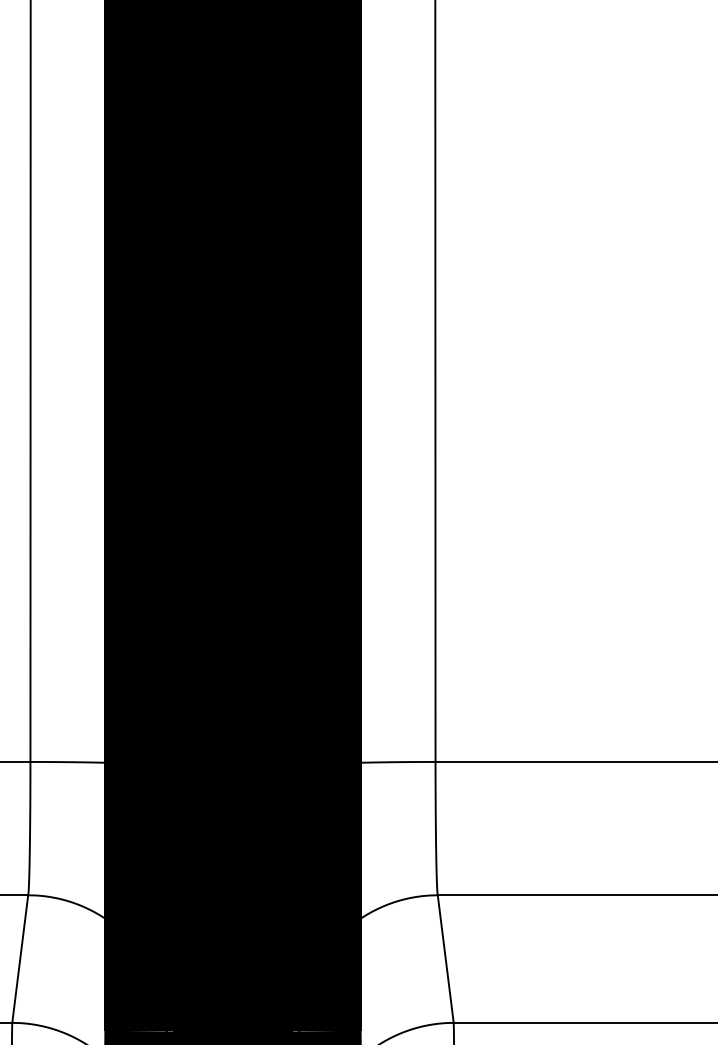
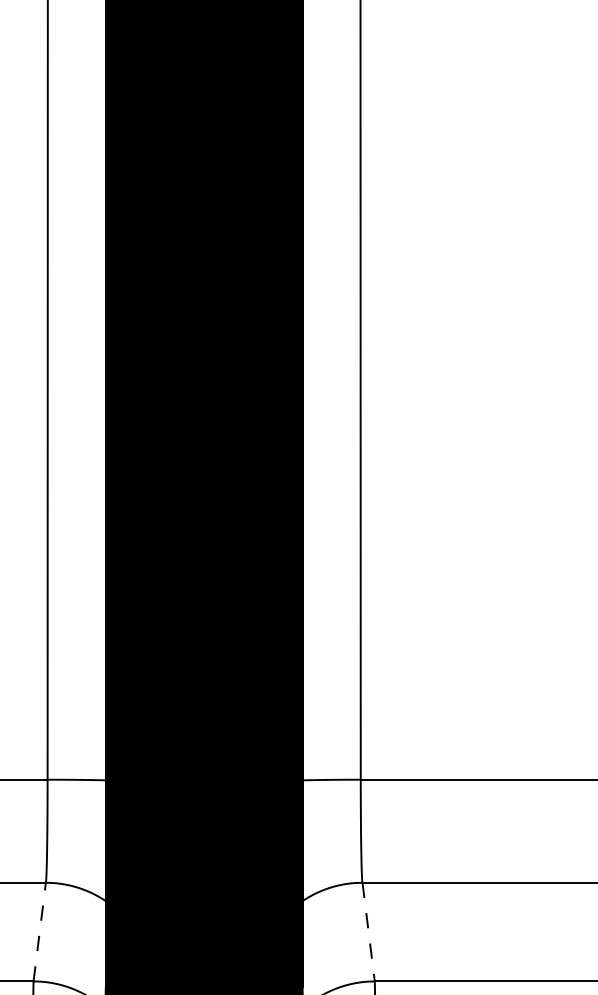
line: (19, 959) -> (39, 932), solid -> dashed
line: (445, 959) -> (368, 932), solid -> dashed

